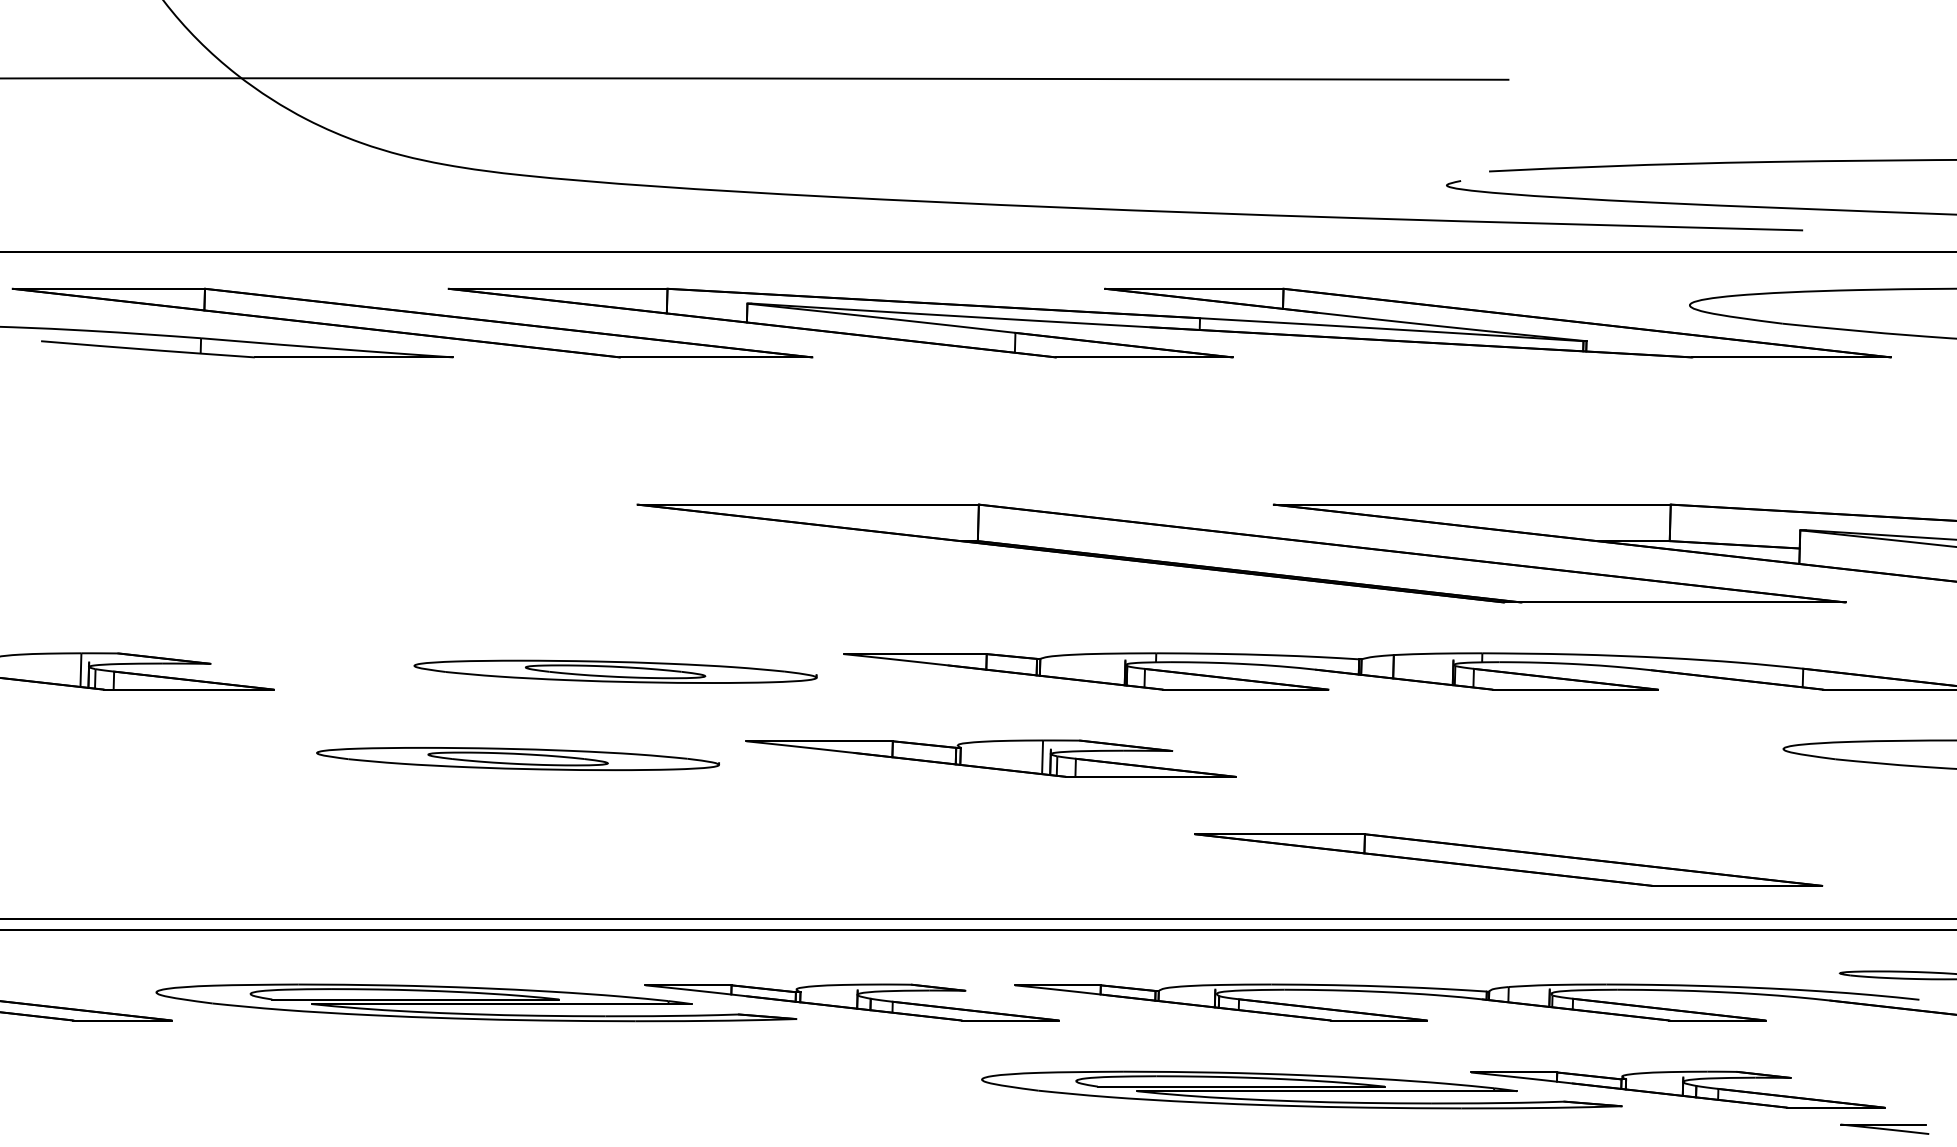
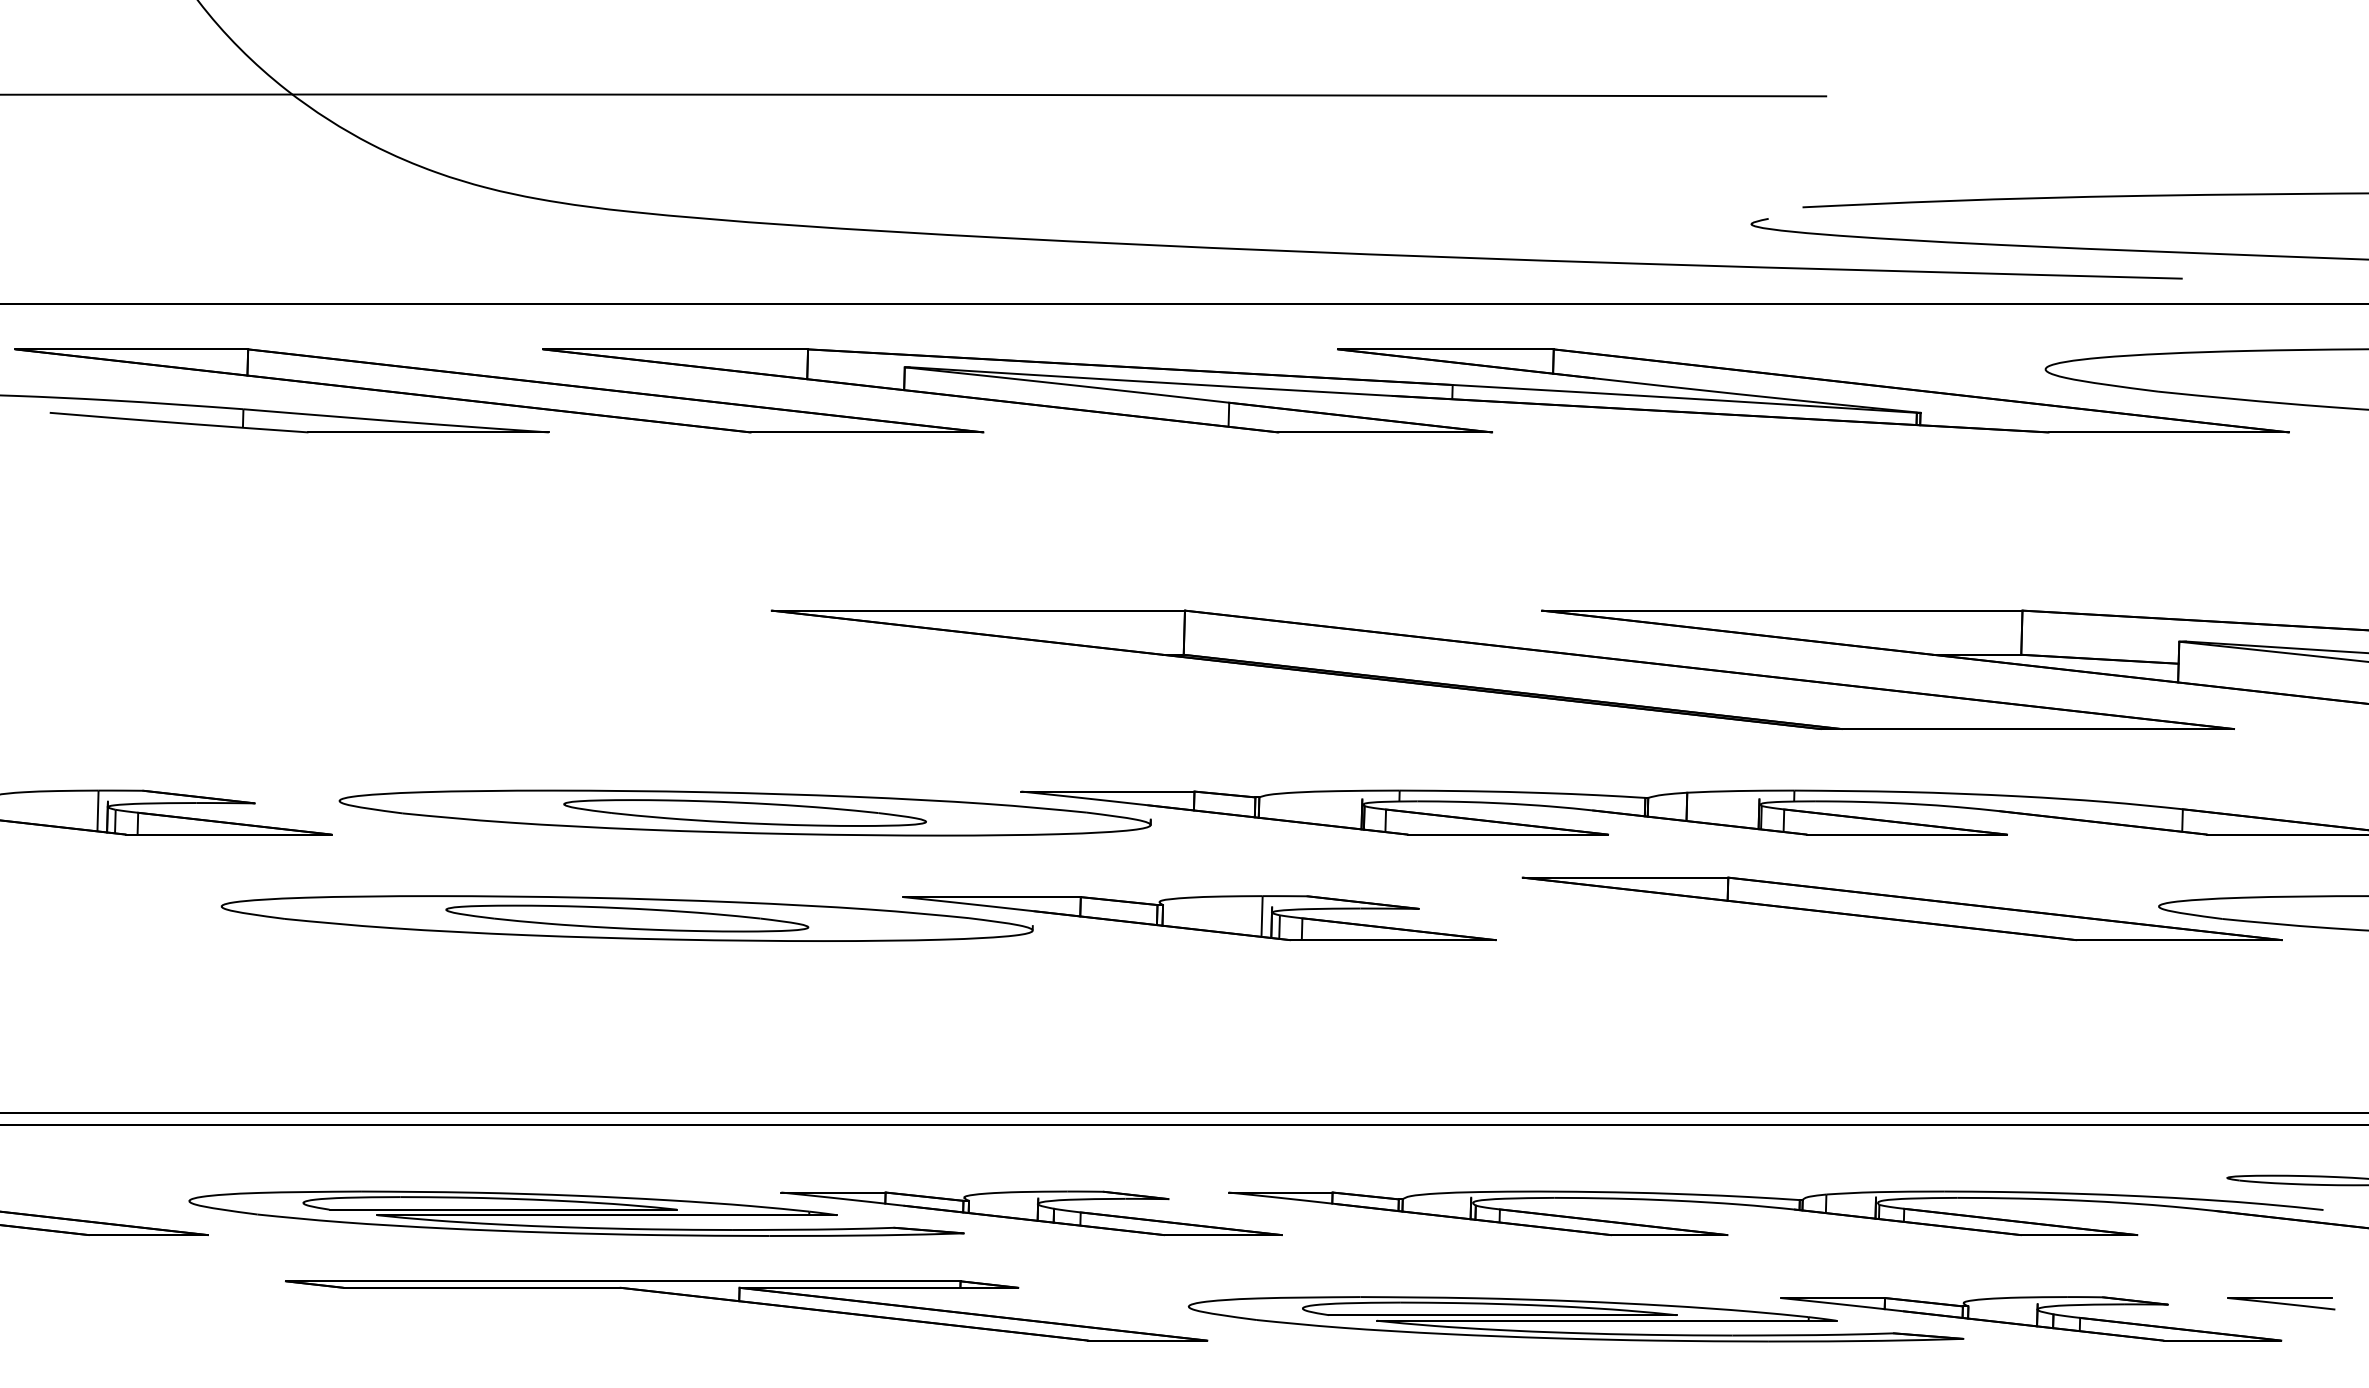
part: (615, 671) -> (744, 812), size x1.67
part: (517, 758) -> (626, 918), size x1.67
part: (1508, 859) -> (1901, 908), moved
part: (617, 1077) -> (747, 1303), added
part: (1884, 1129) -> (2281, 1303), moved

